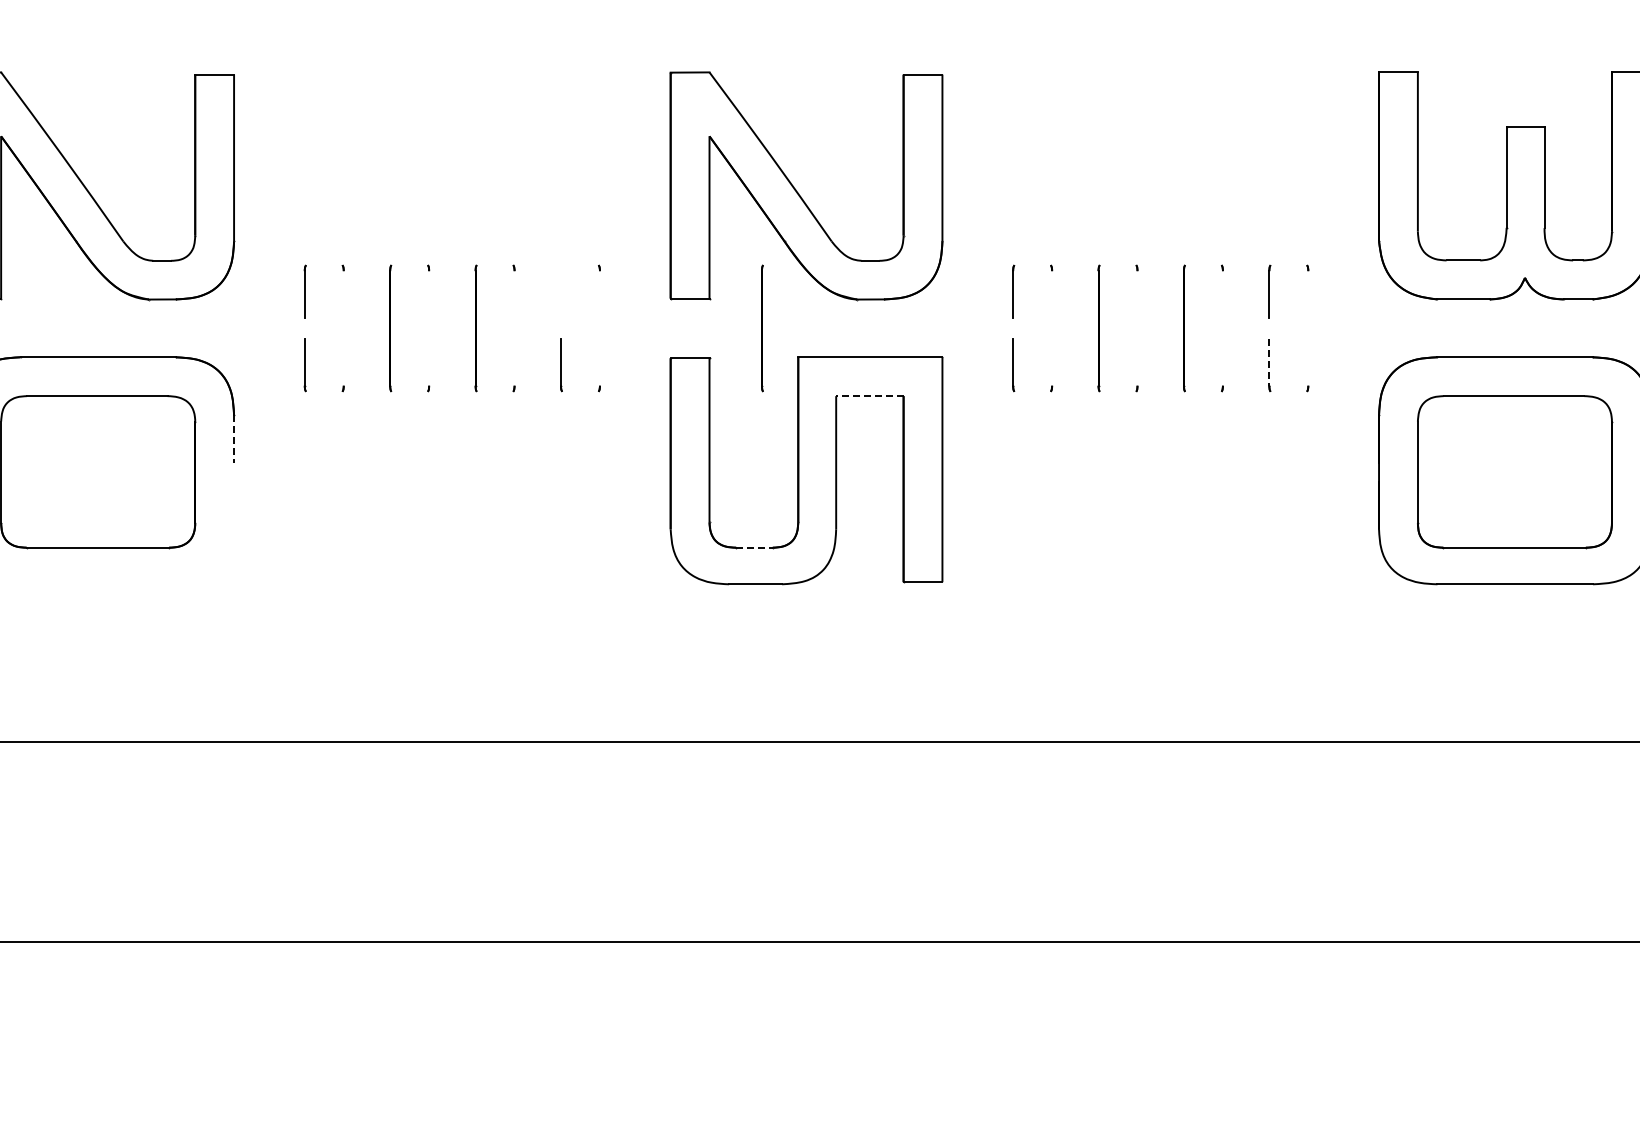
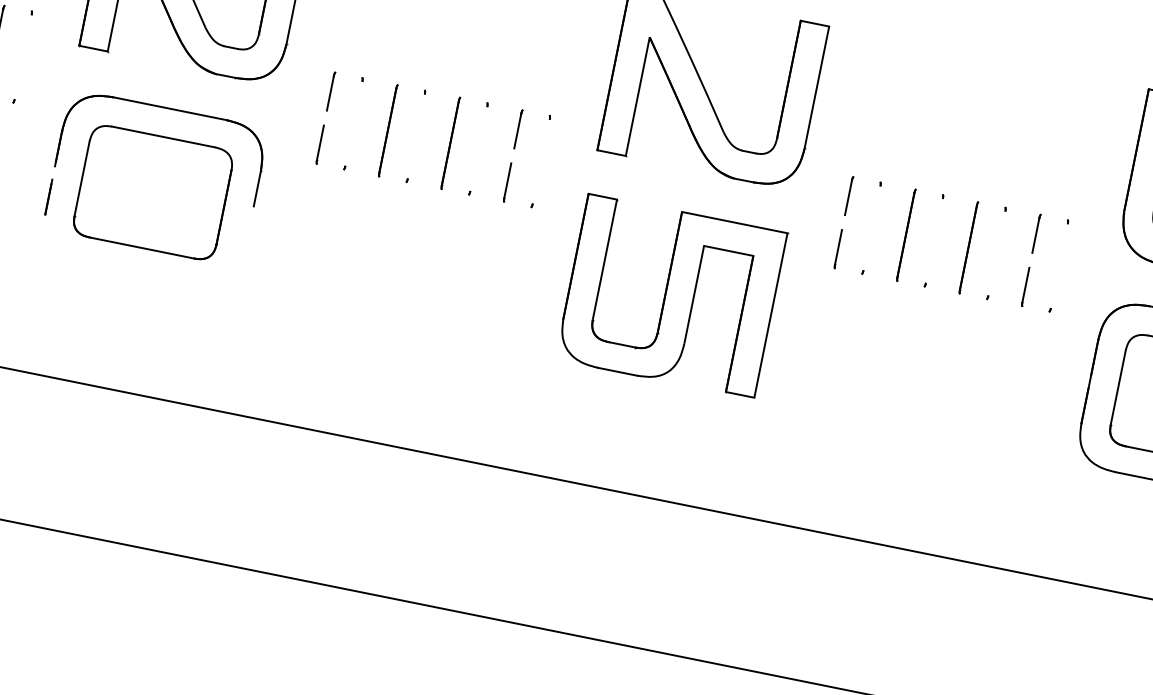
line: (561, 291) -> (518, 128), added
line: (762, 328) -> (660, 185), removed
line: (1269, 362) -> (1025, 285), dashed -> solid
line: (869, 396) -> (728, 251), dashed -> solid
line: (234, 439) -> (257, 188), dashed -> solid
line: (754, 547) -> (622, 344), dashed -> solid

